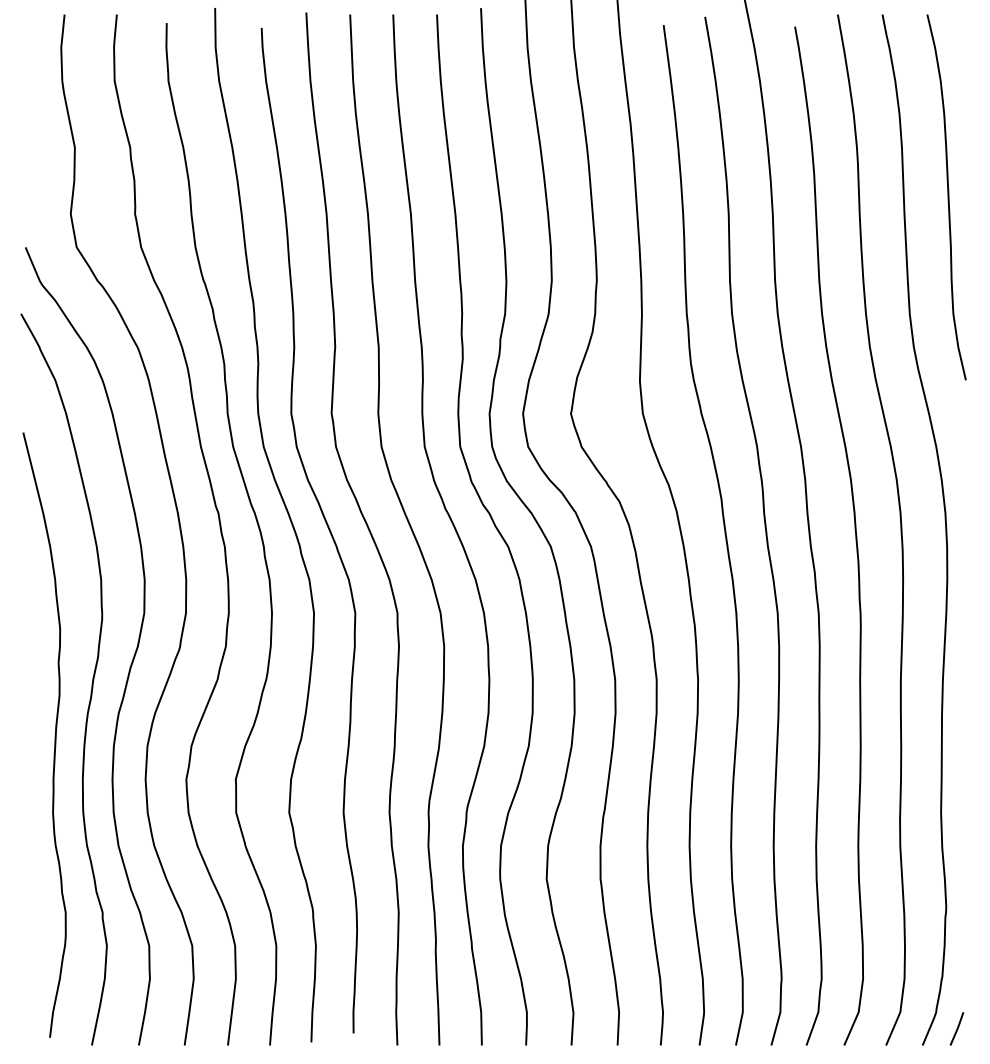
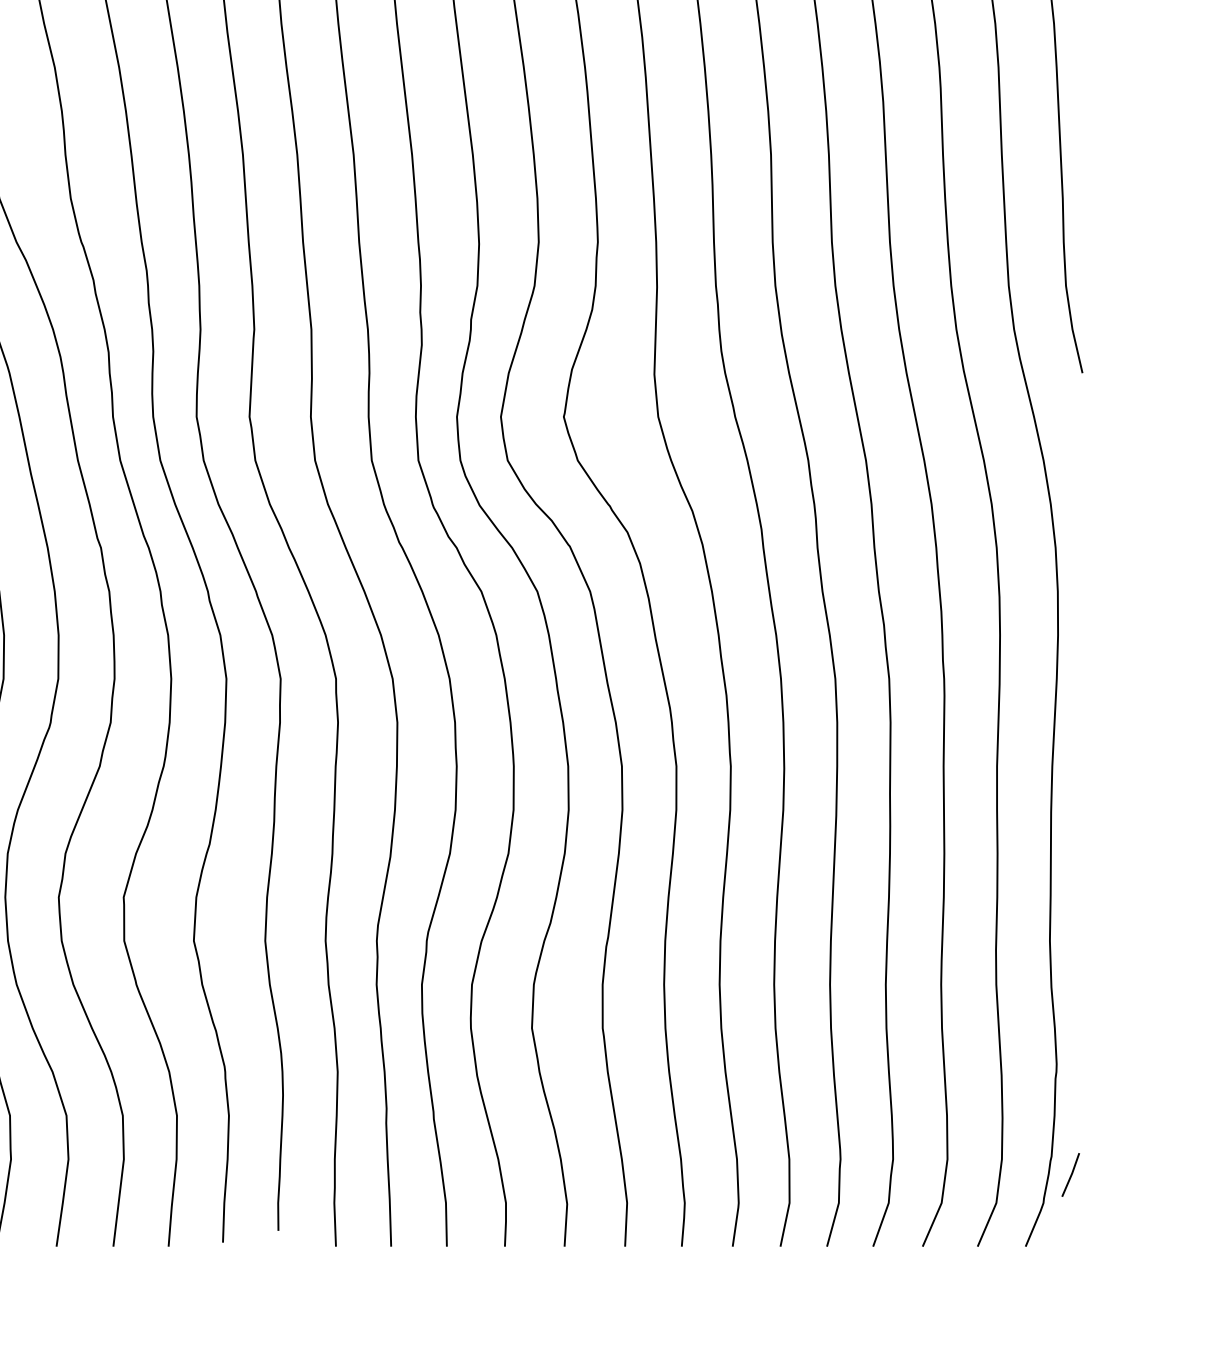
line: (956, 1028) -> (1070, 1174), moved

